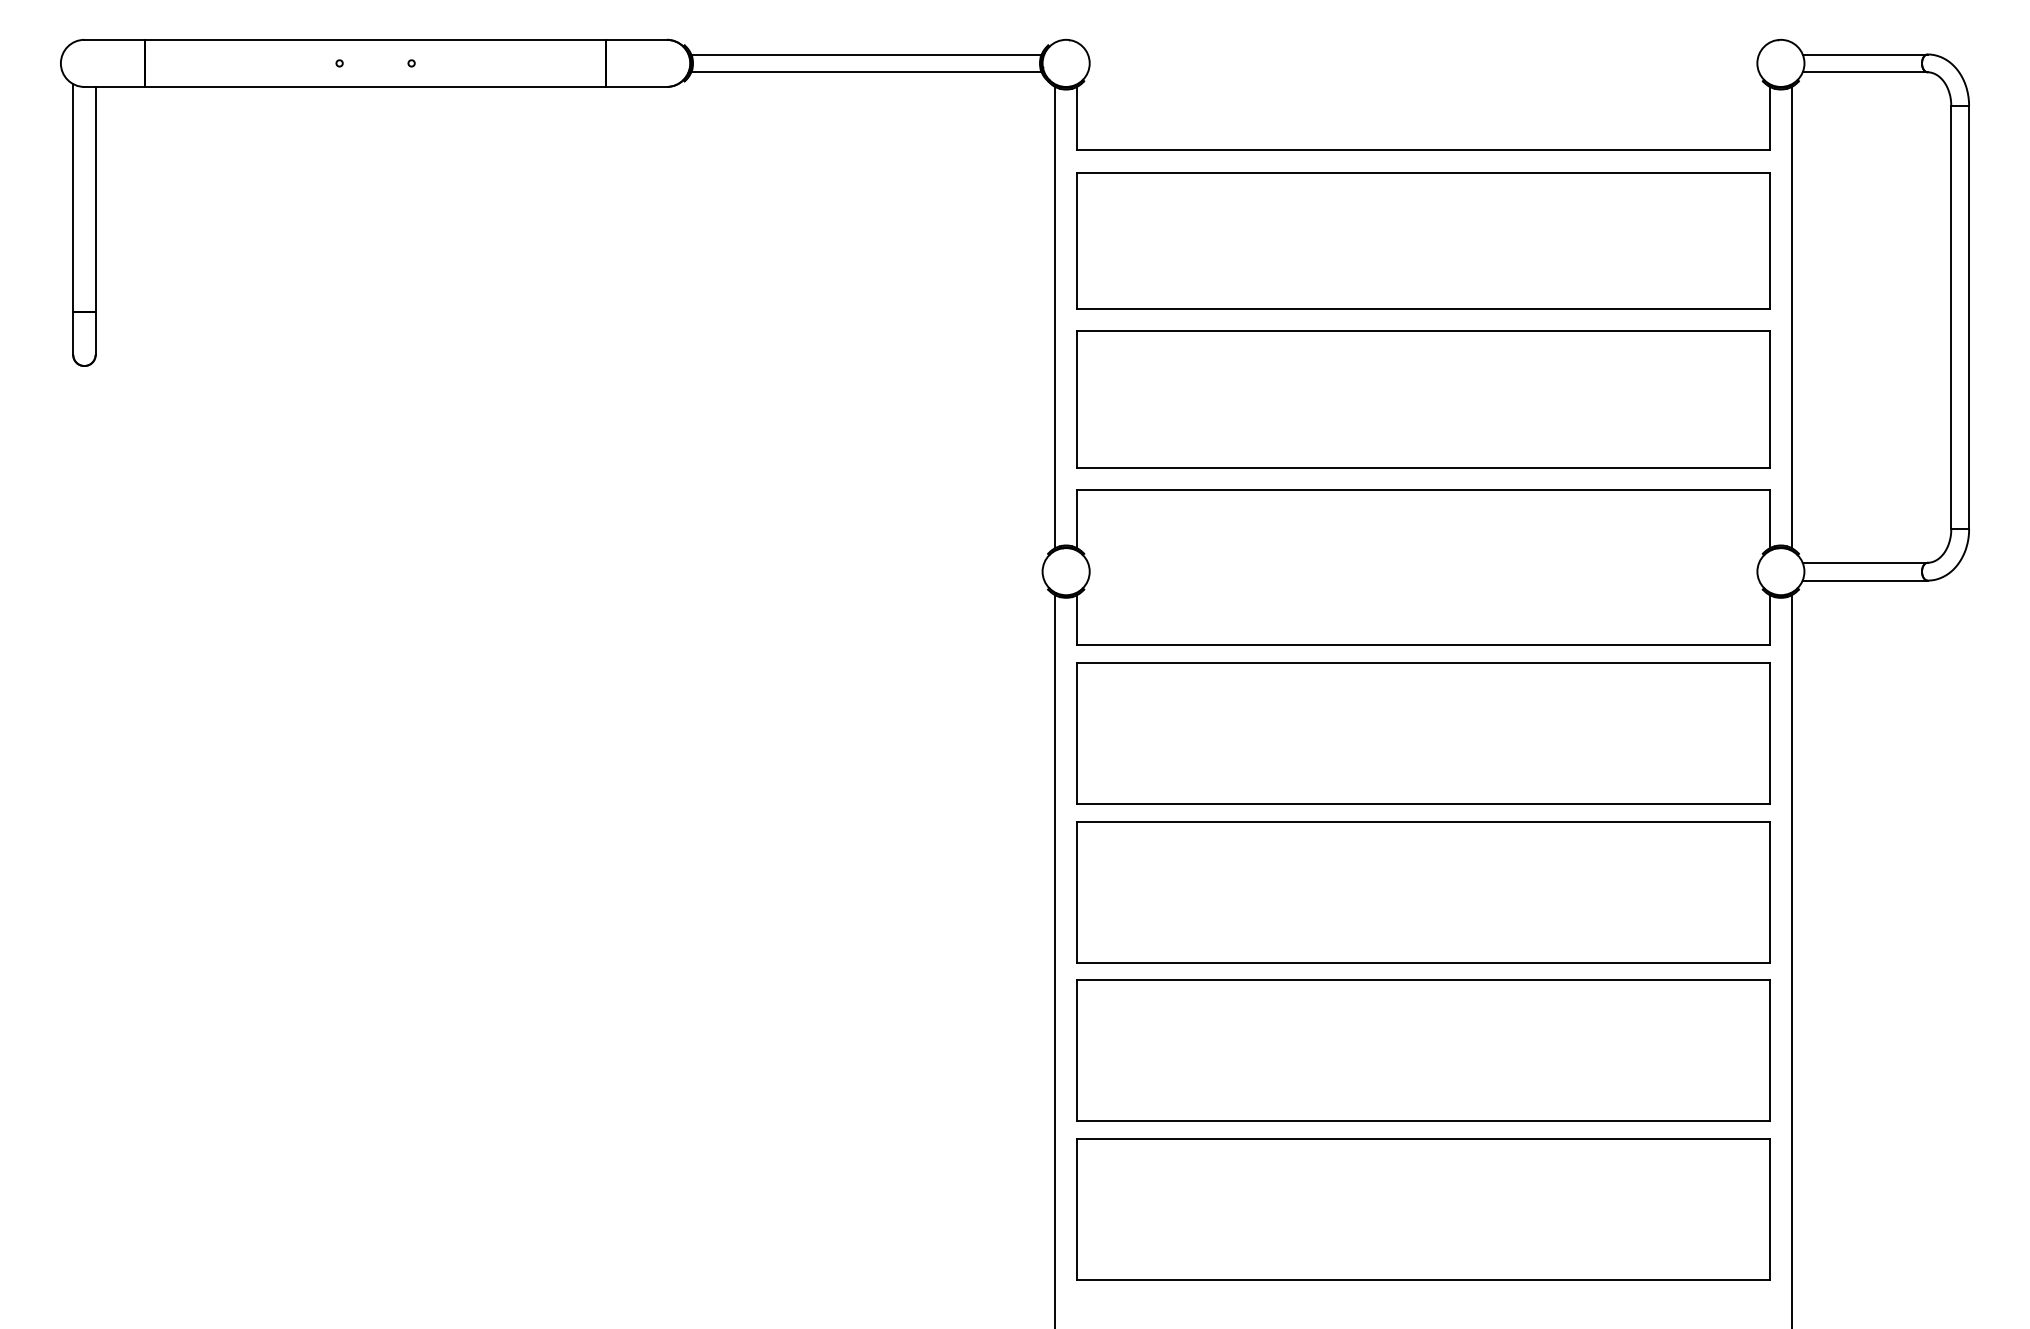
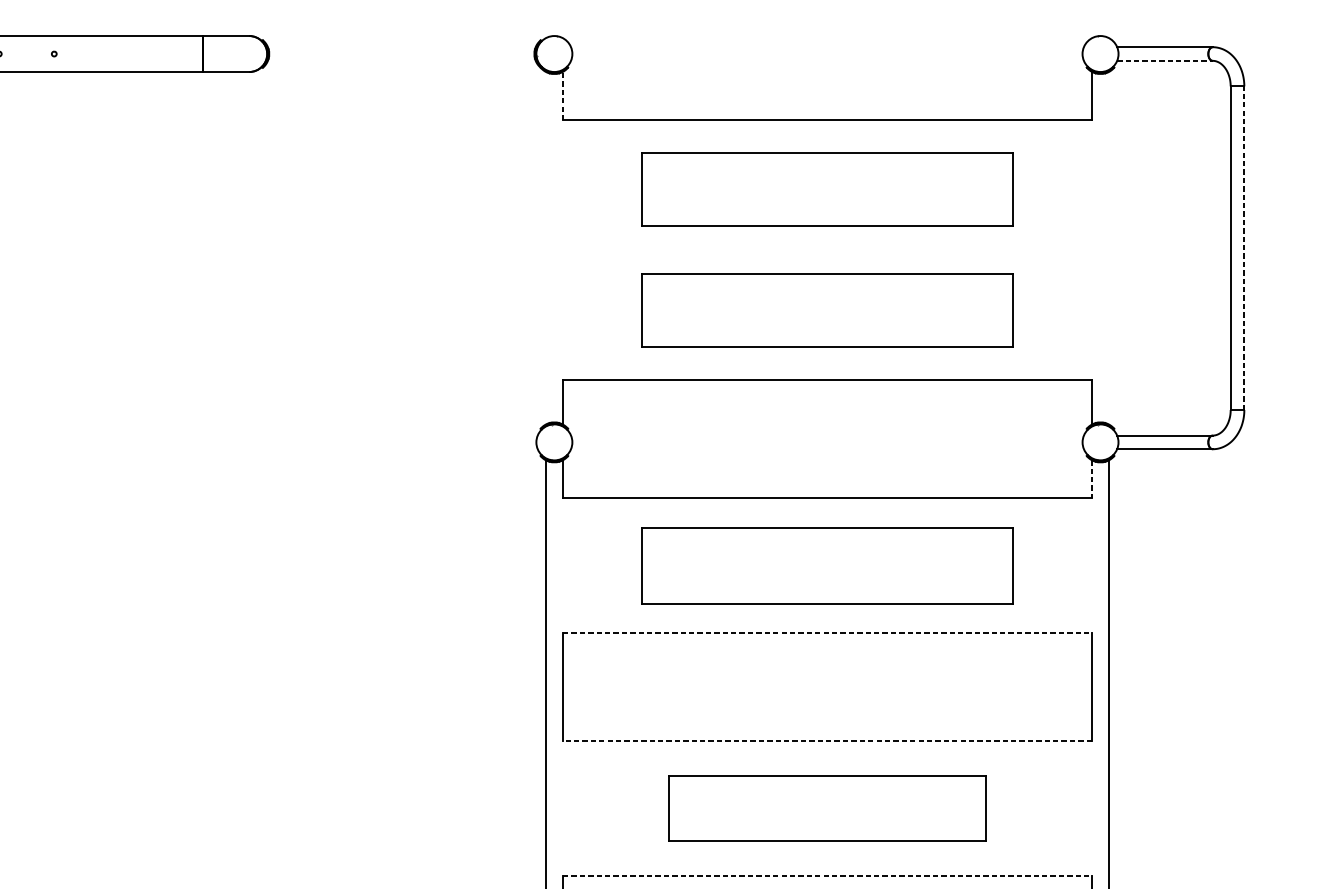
line: (866, 54) -> (401, 47), removed
line: (866, 72) -> (401, 60), removed
line: (1865, 72) -> (1165, 60), solid -> dashed
line: (1077, 118) -> (563, 96), solid -> dashed
part: (1423, 240) -> (827, 189), size x0.7
line: (1054, 317) -> (545, 248), removed
line: (1792, 317) -> (1109, 248), removed
line: (1969, 317) -> (1244, 248), solid -> dashed
part: (1423, 399) -> (827, 310), size x0.7
line: (1769, 619) -> (1091, 478), solid -> dashed
part: (1423, 733) -> (827, 566), size x0.7
line: (1424, 821) -> (828, 633), solid -> dashed
line: (1423, 962) -> (827, 741), solid -> dashed
part: (1423, 1050) -> (827, 808), size x0.6
line: (1424, 1139) -> (828, 876), solid -> dashed

